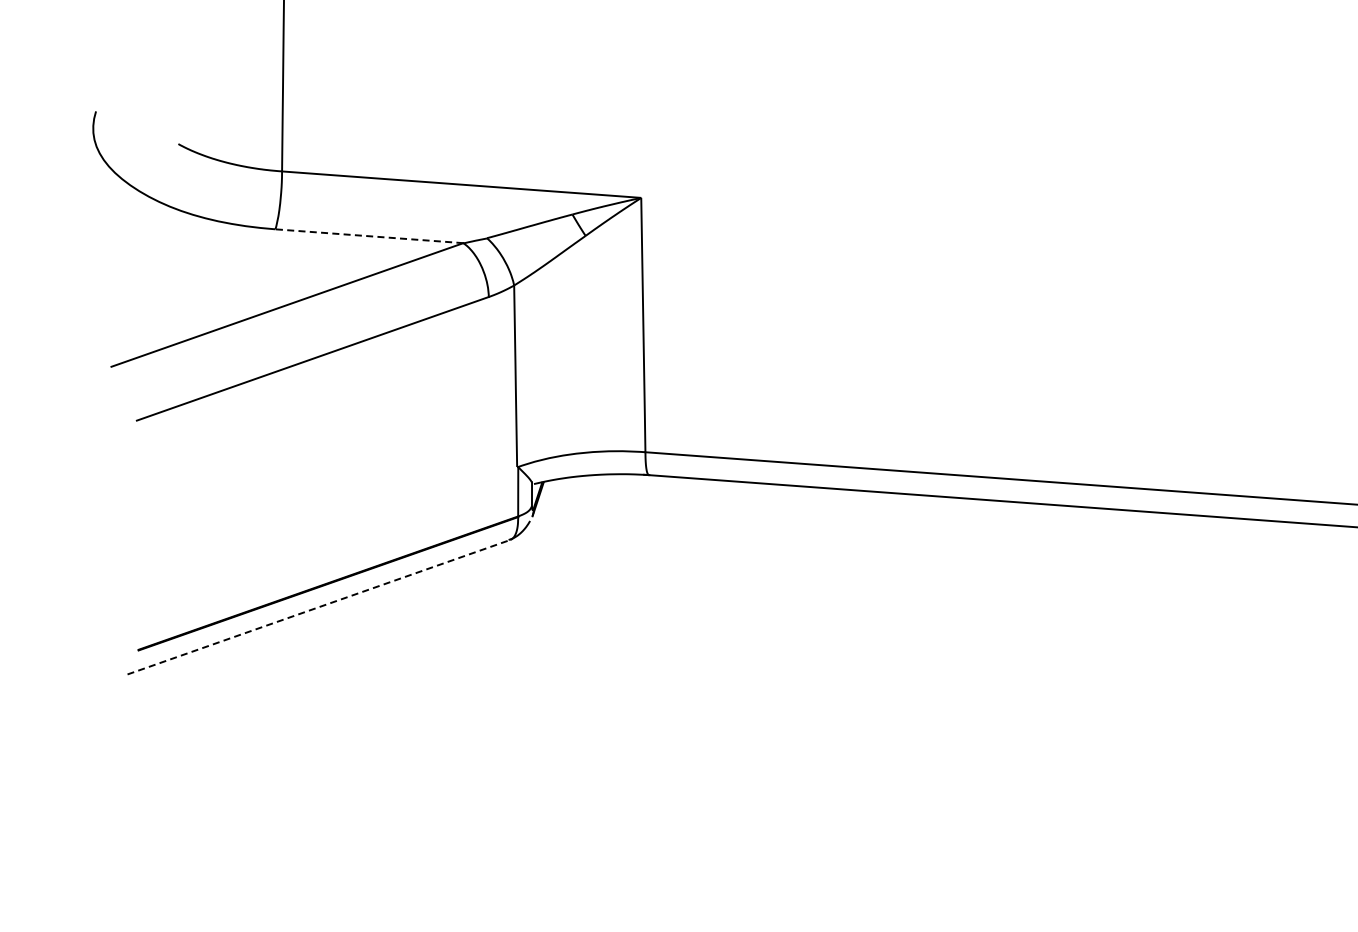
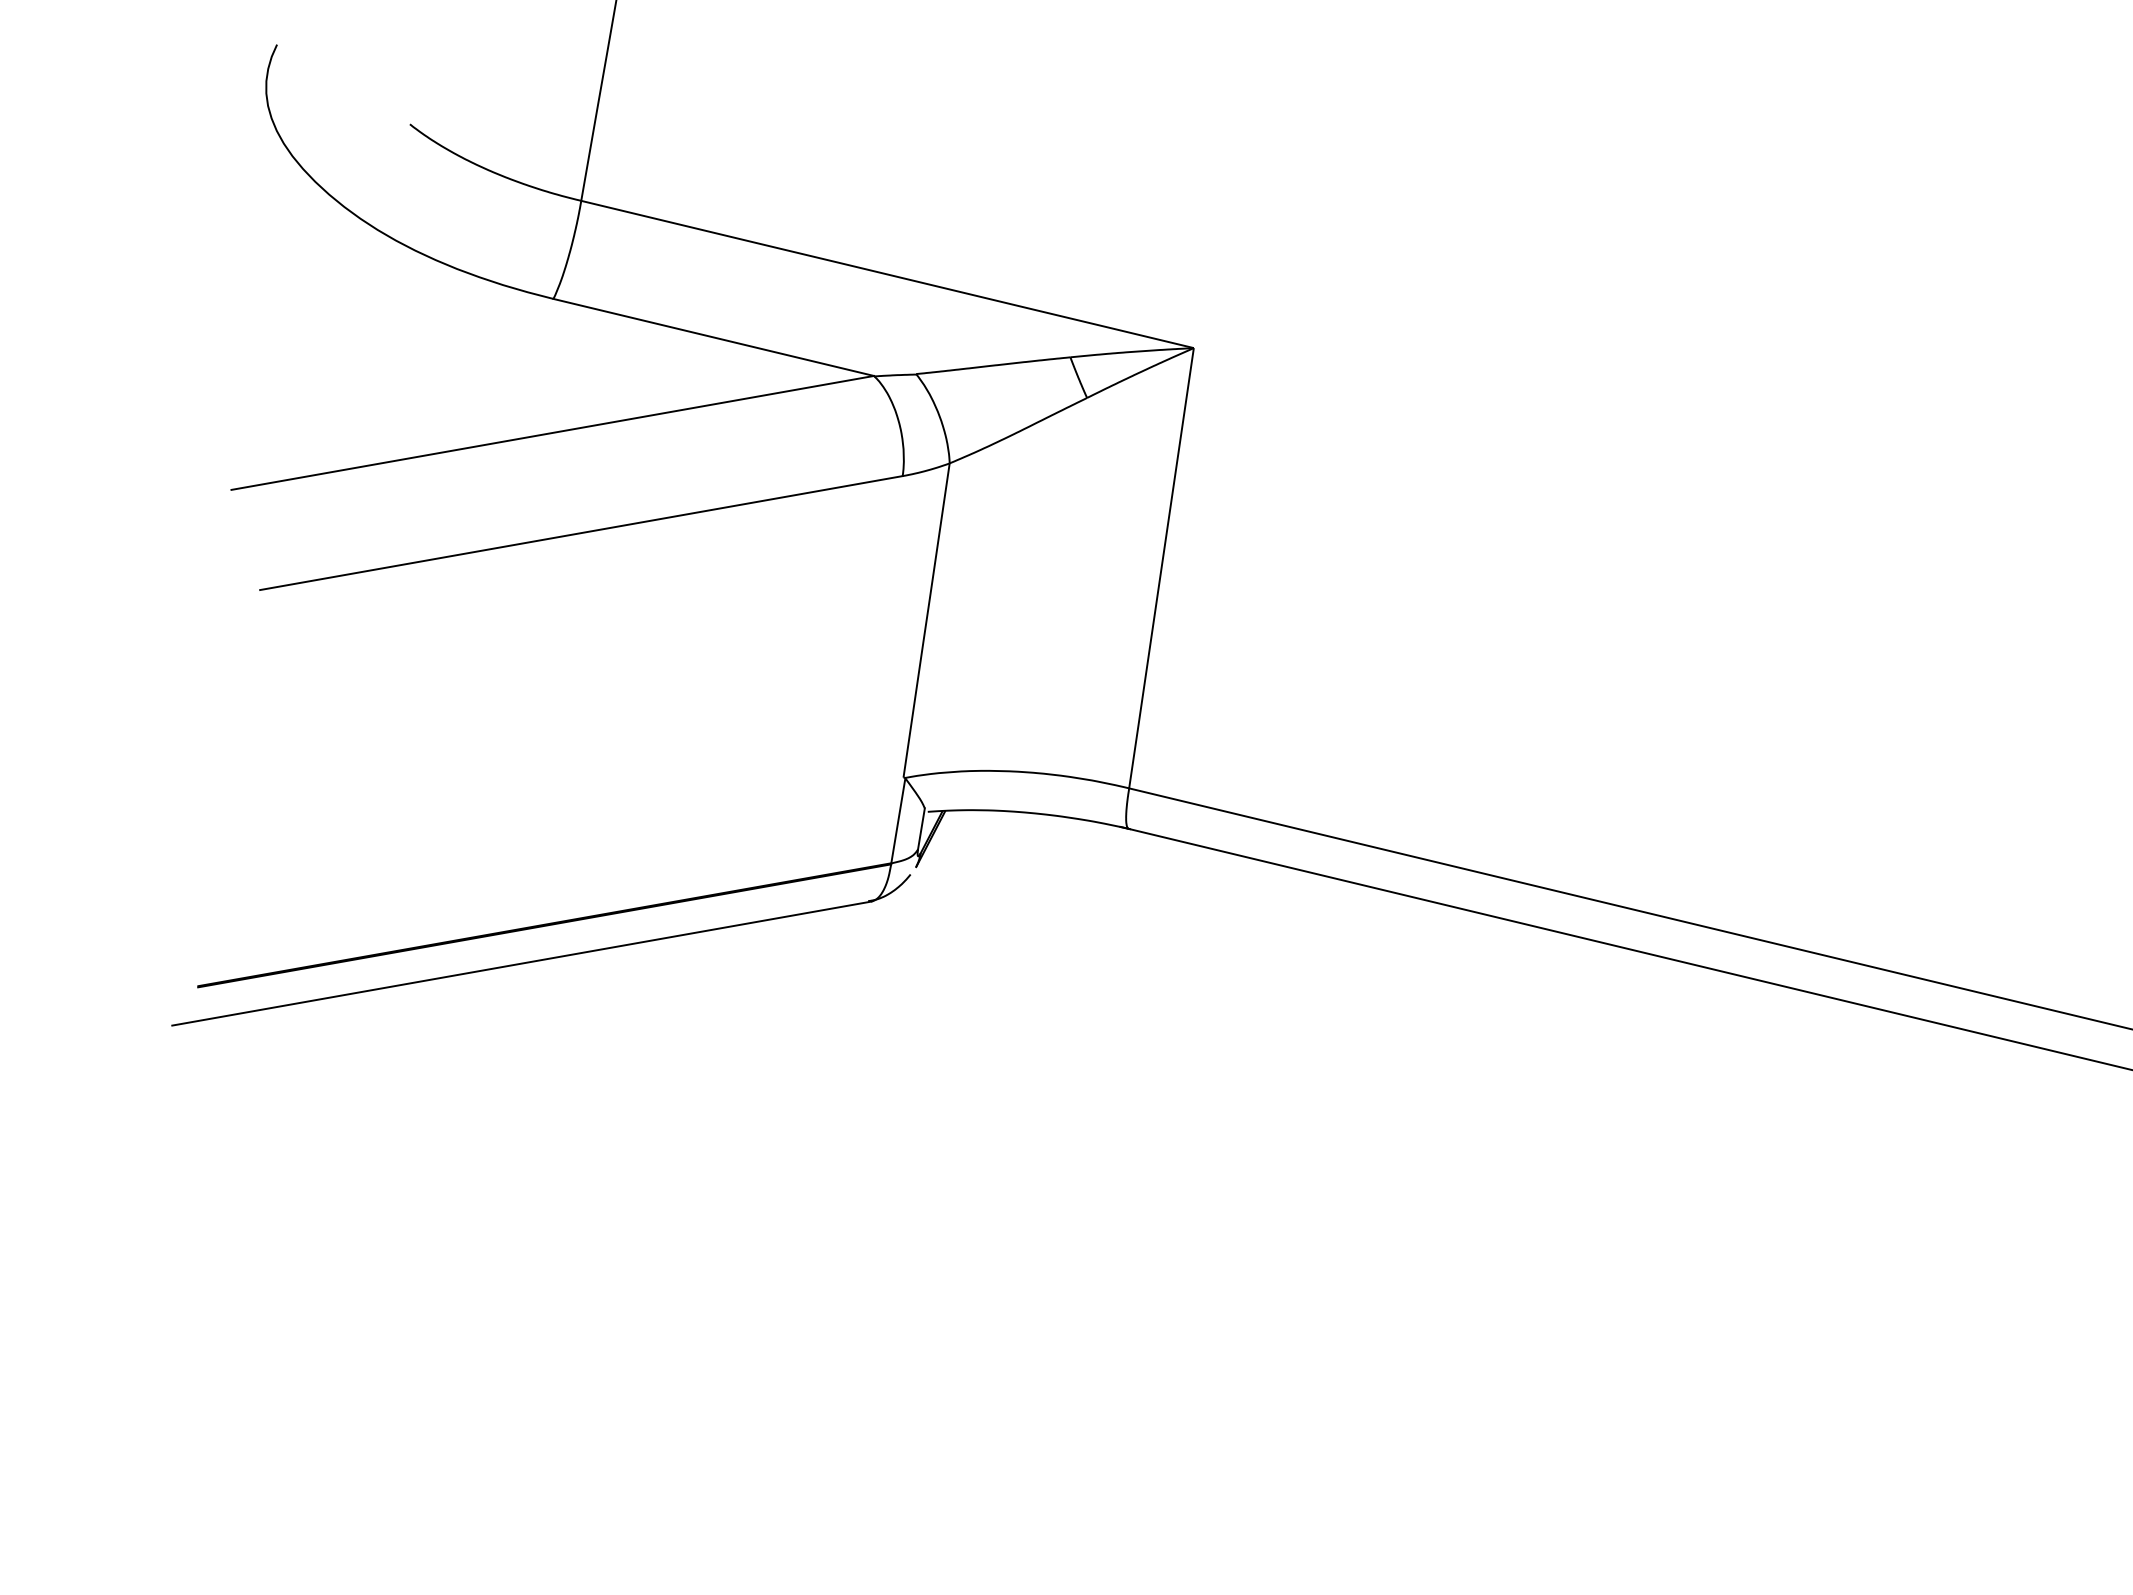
line: (368, 236) -> (712, 337), dashed -> solid
line: (318, 607) -> (520, 963), dashed -> solid

